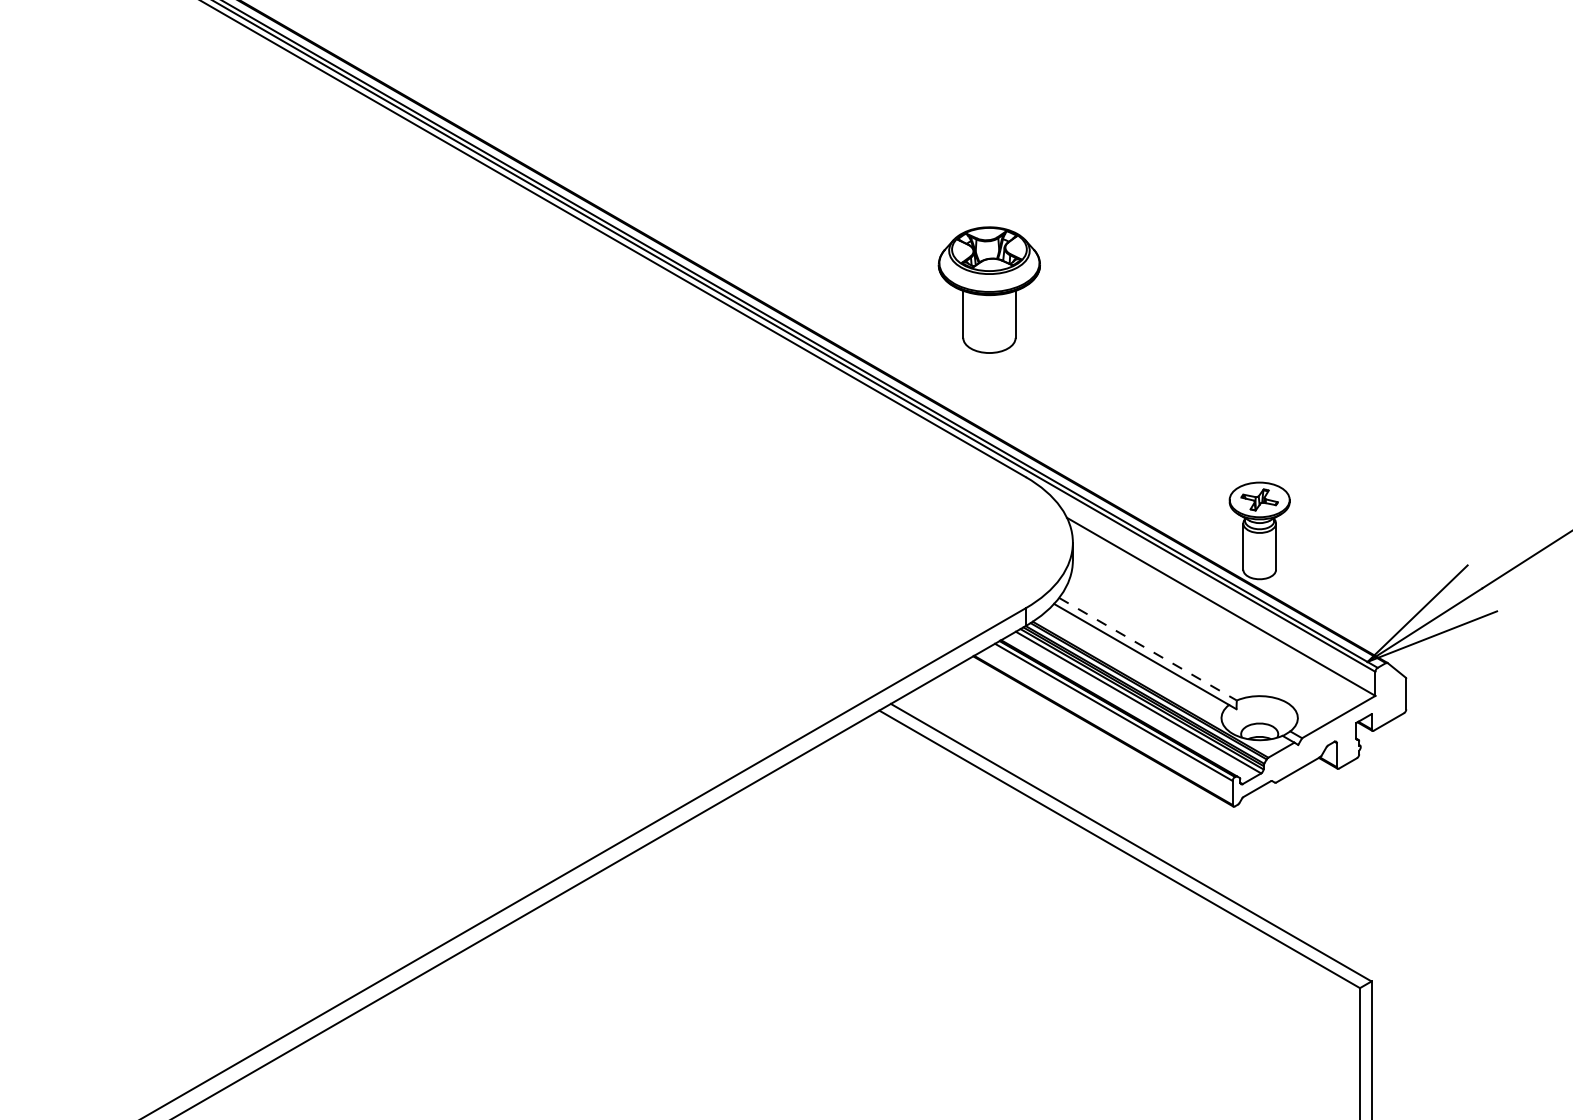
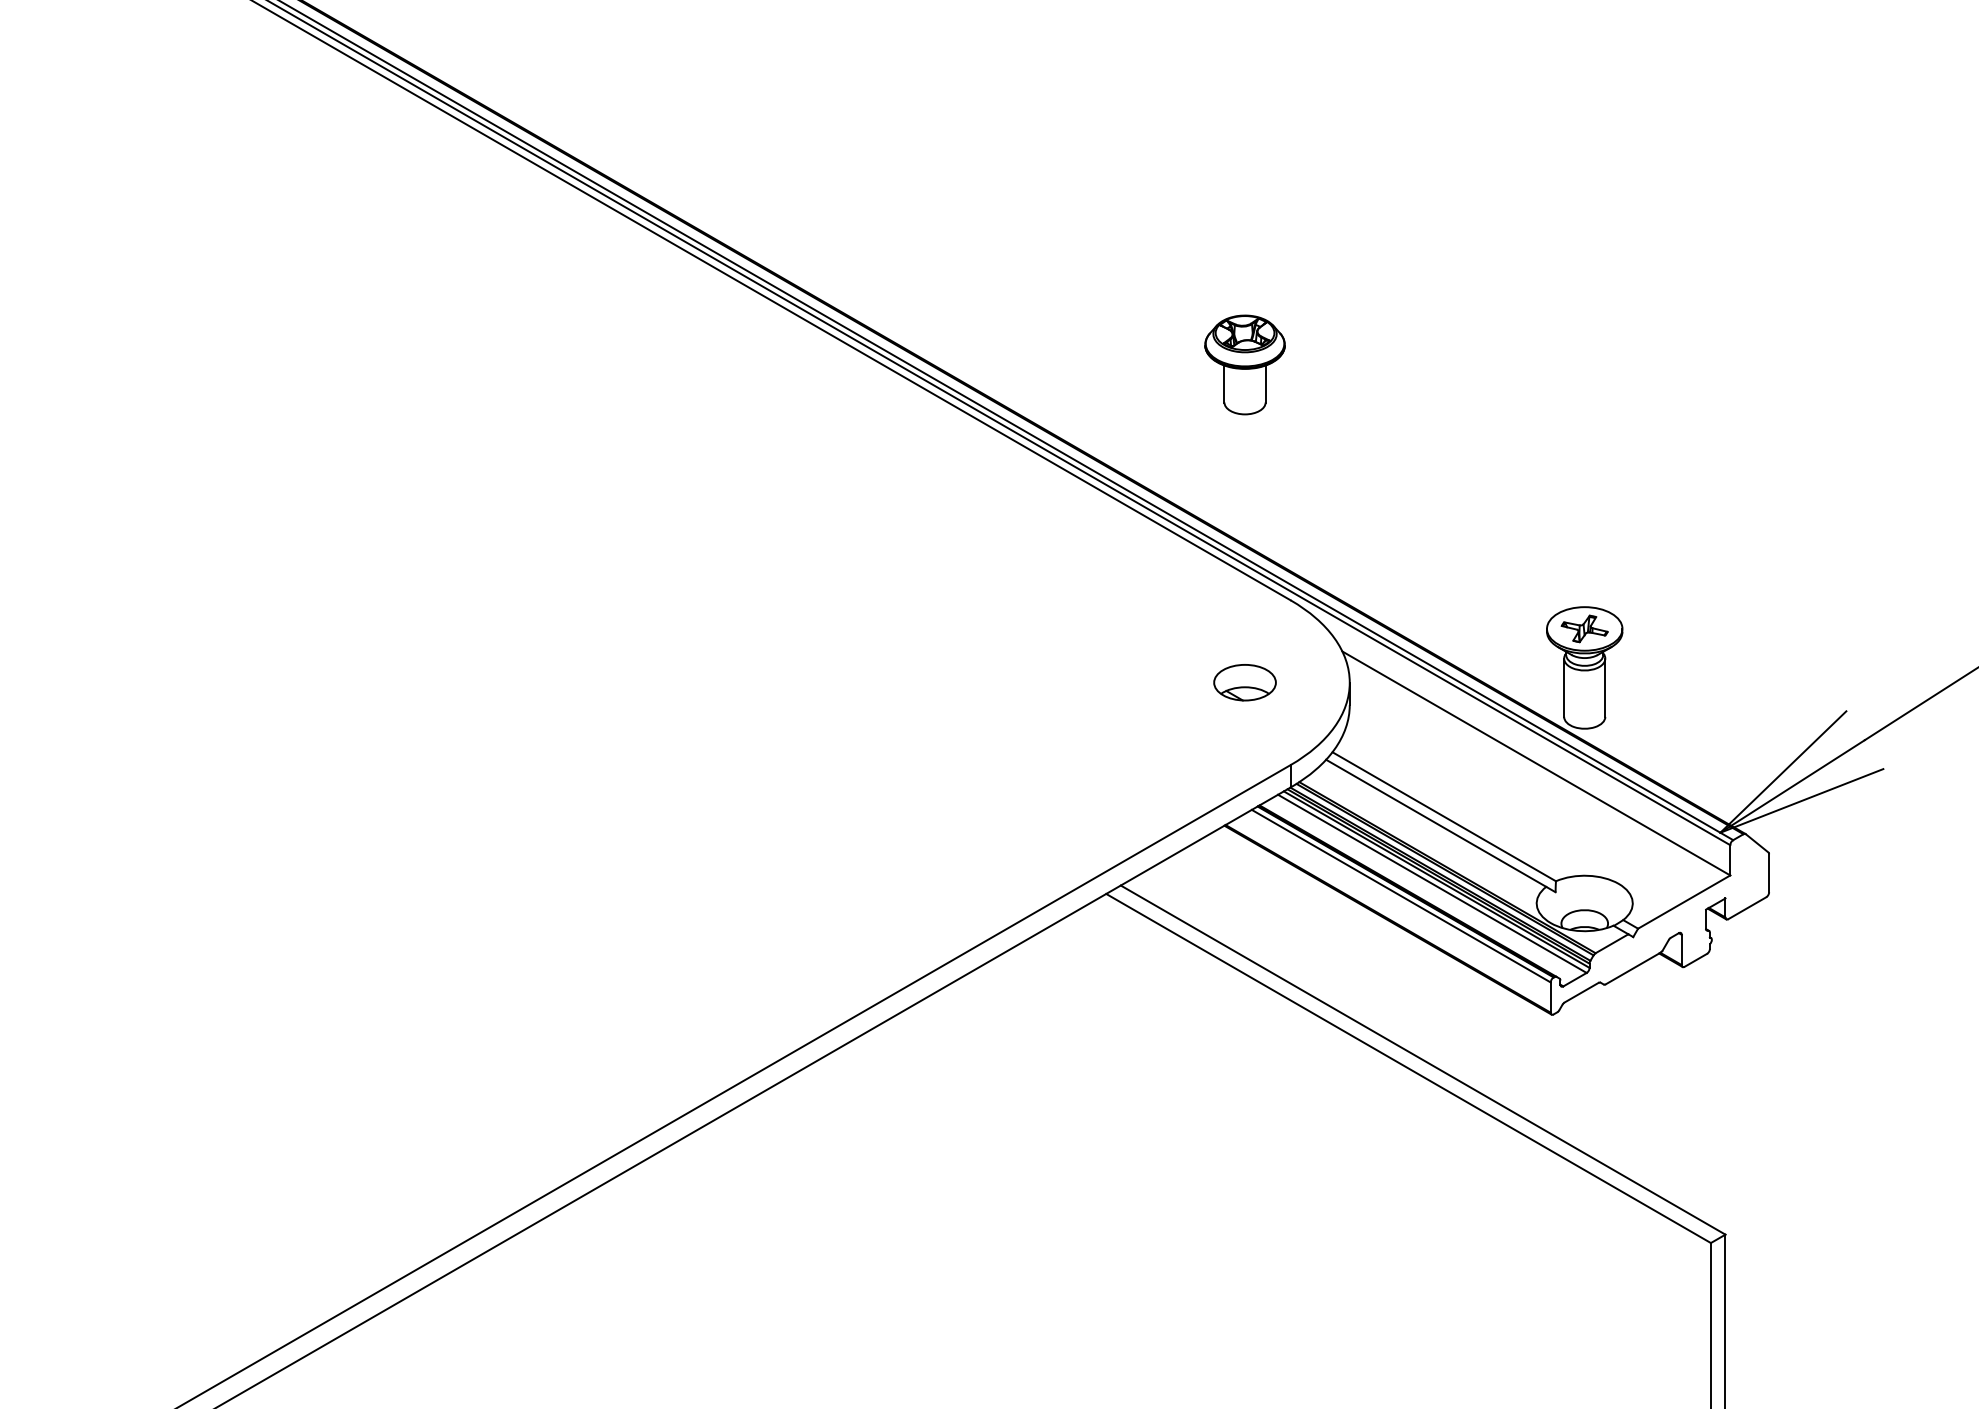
part: (989, 289) -> (1244, 364), size x0.62
part: (989, 542) -> (1244, 682), added
line: (1148, 649) -> (1444, 817), dashed -> solid

